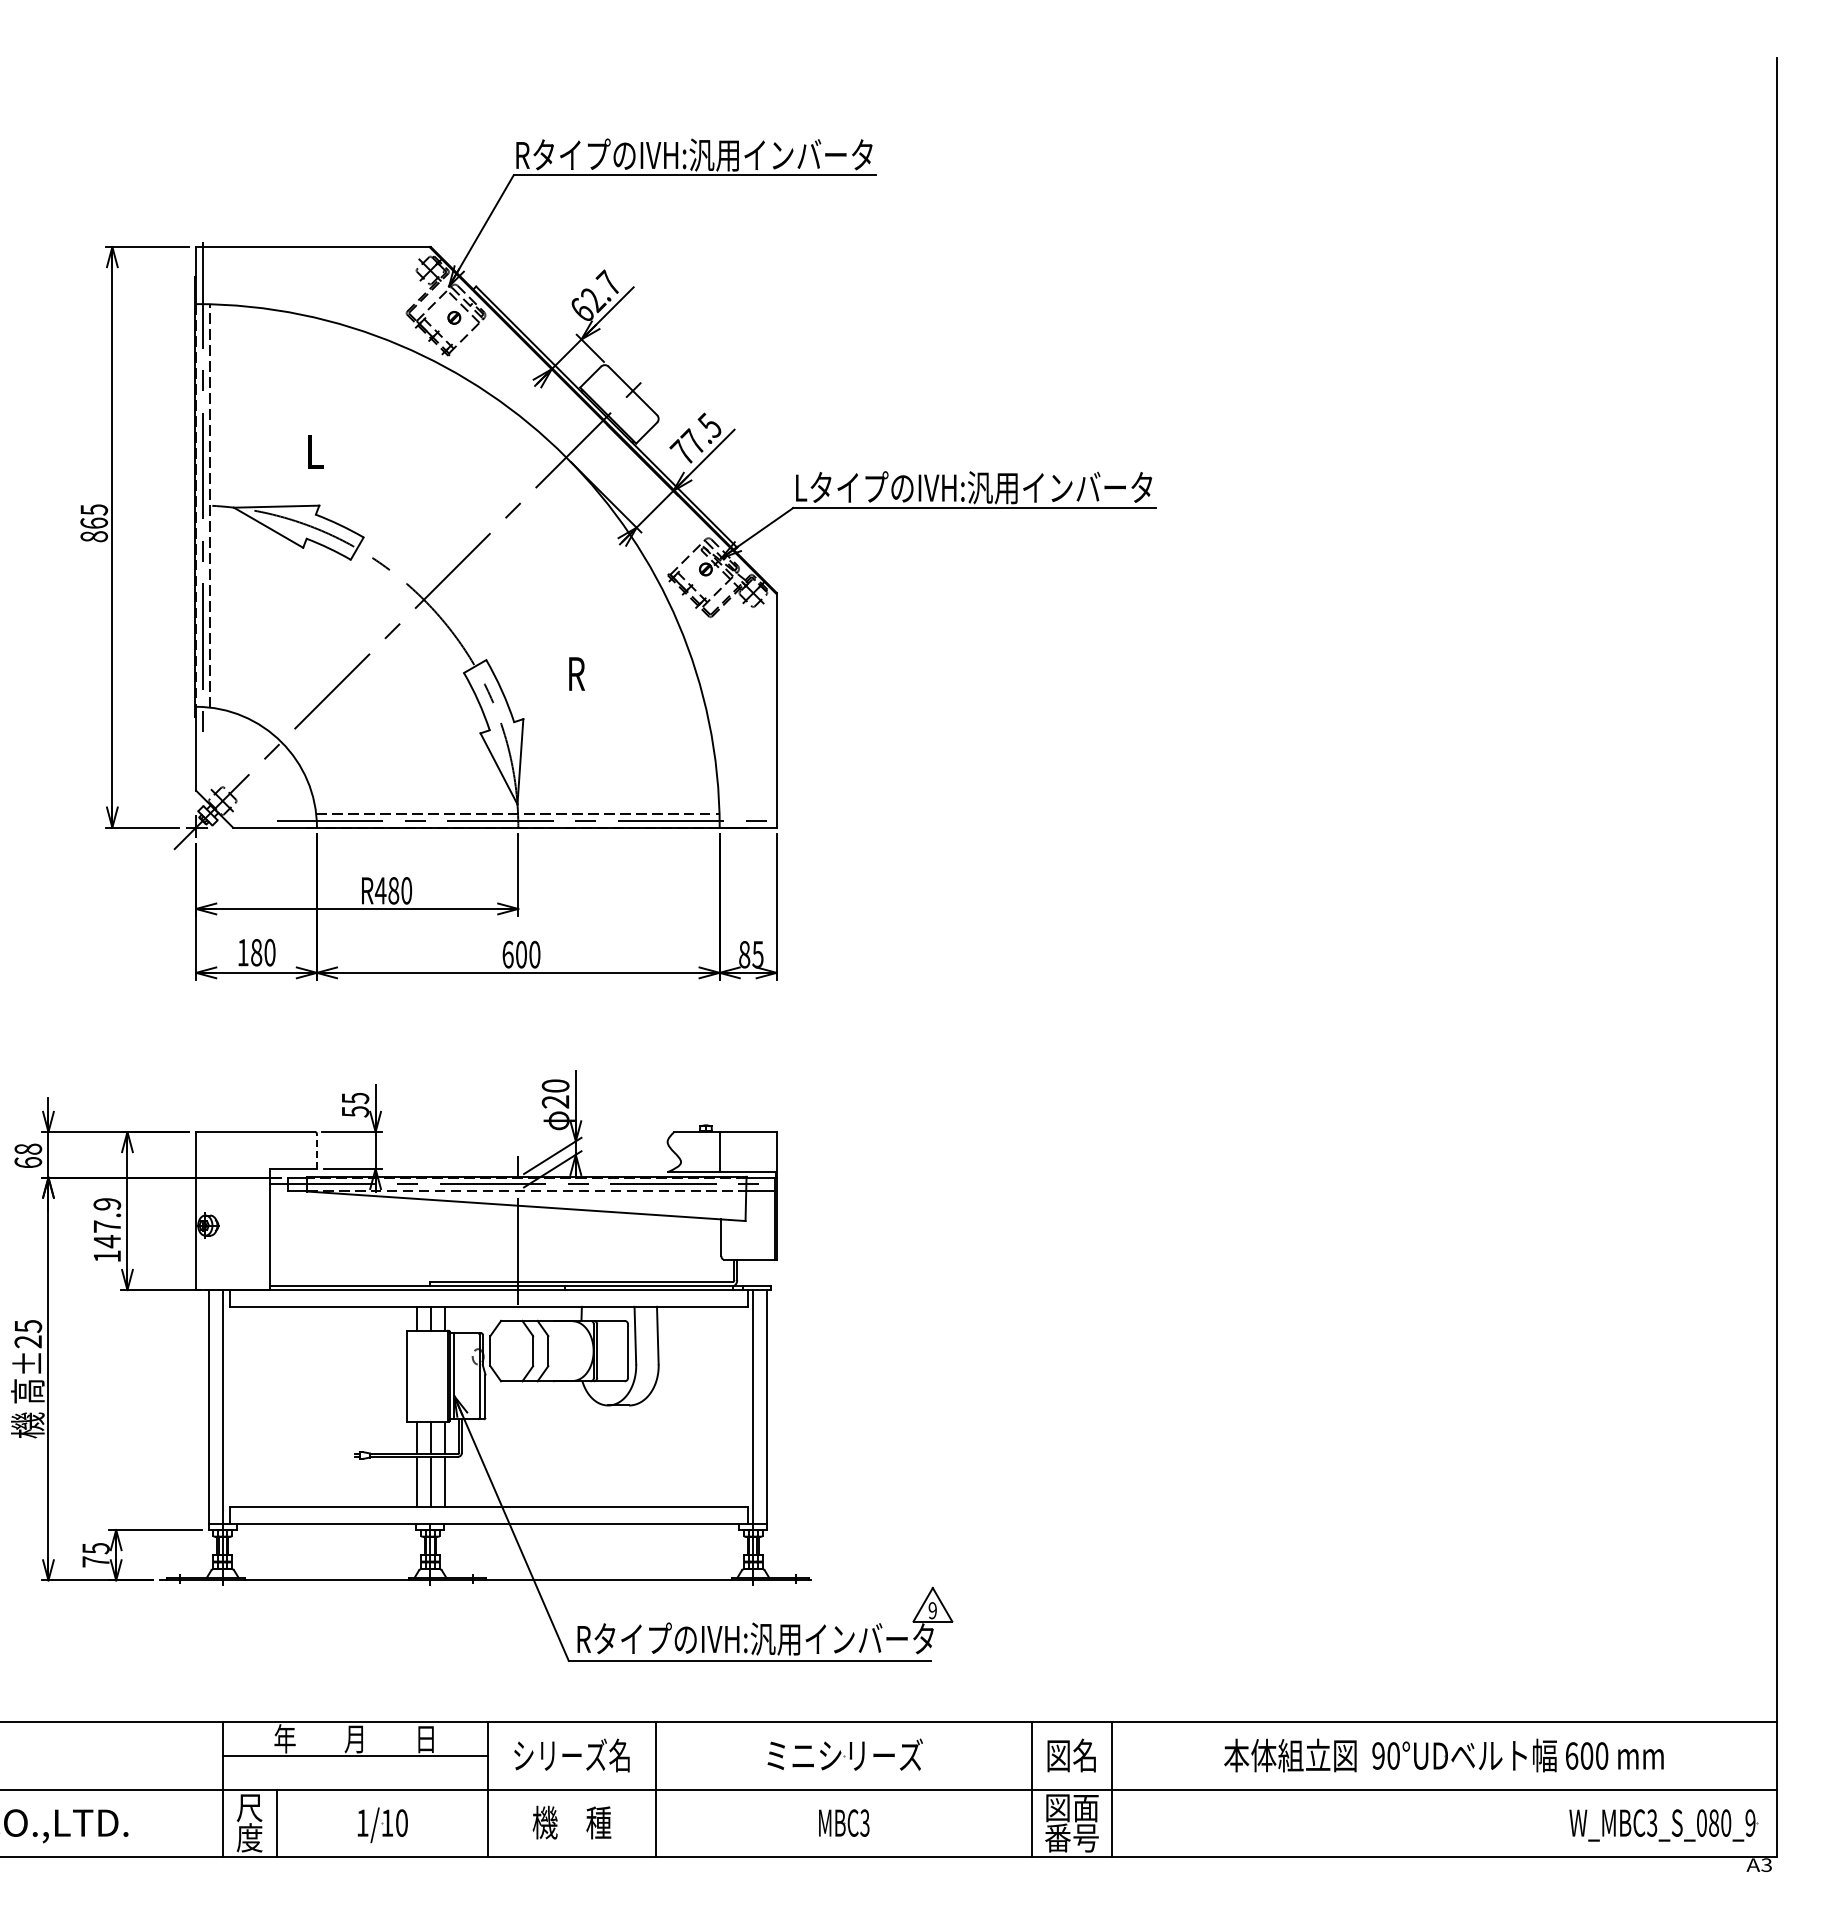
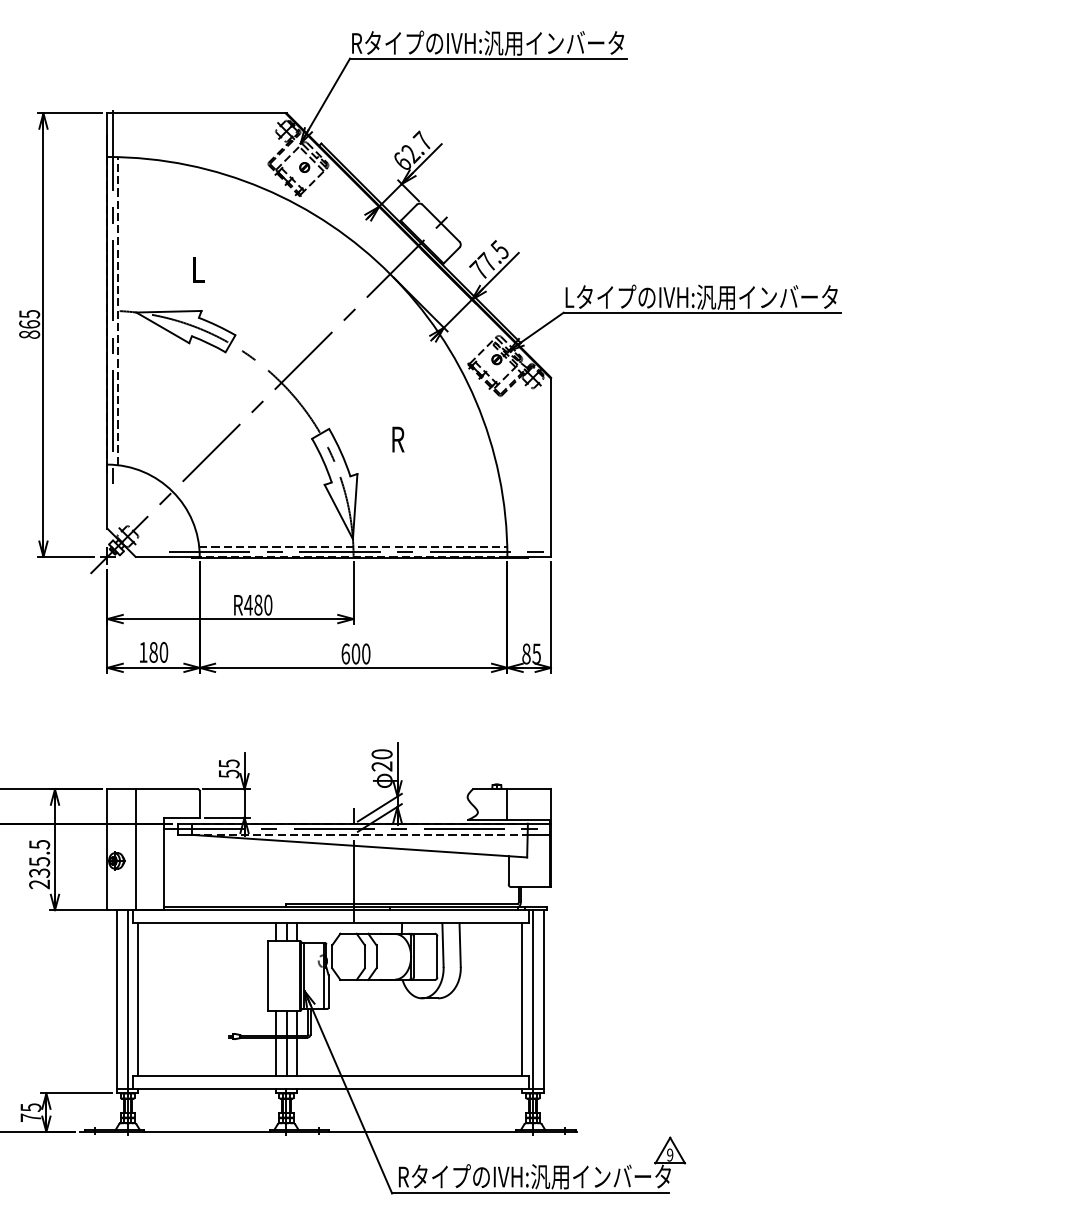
line: (316, 1150) -> (199, 803), dashed -> solid
line: (233, 1210) -> (136, 849), added
text: (107, 1230) -> (39, 864), 147.9 -> 235.5
line: (236, 1406) -> (138, 999), added
line: (739, 1406) -> (522, 999), added

